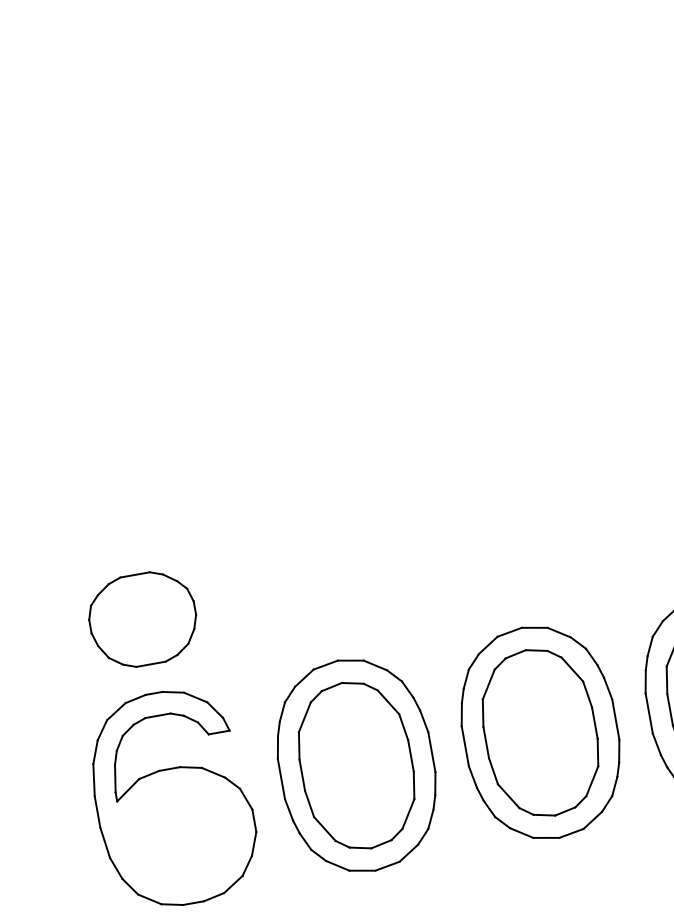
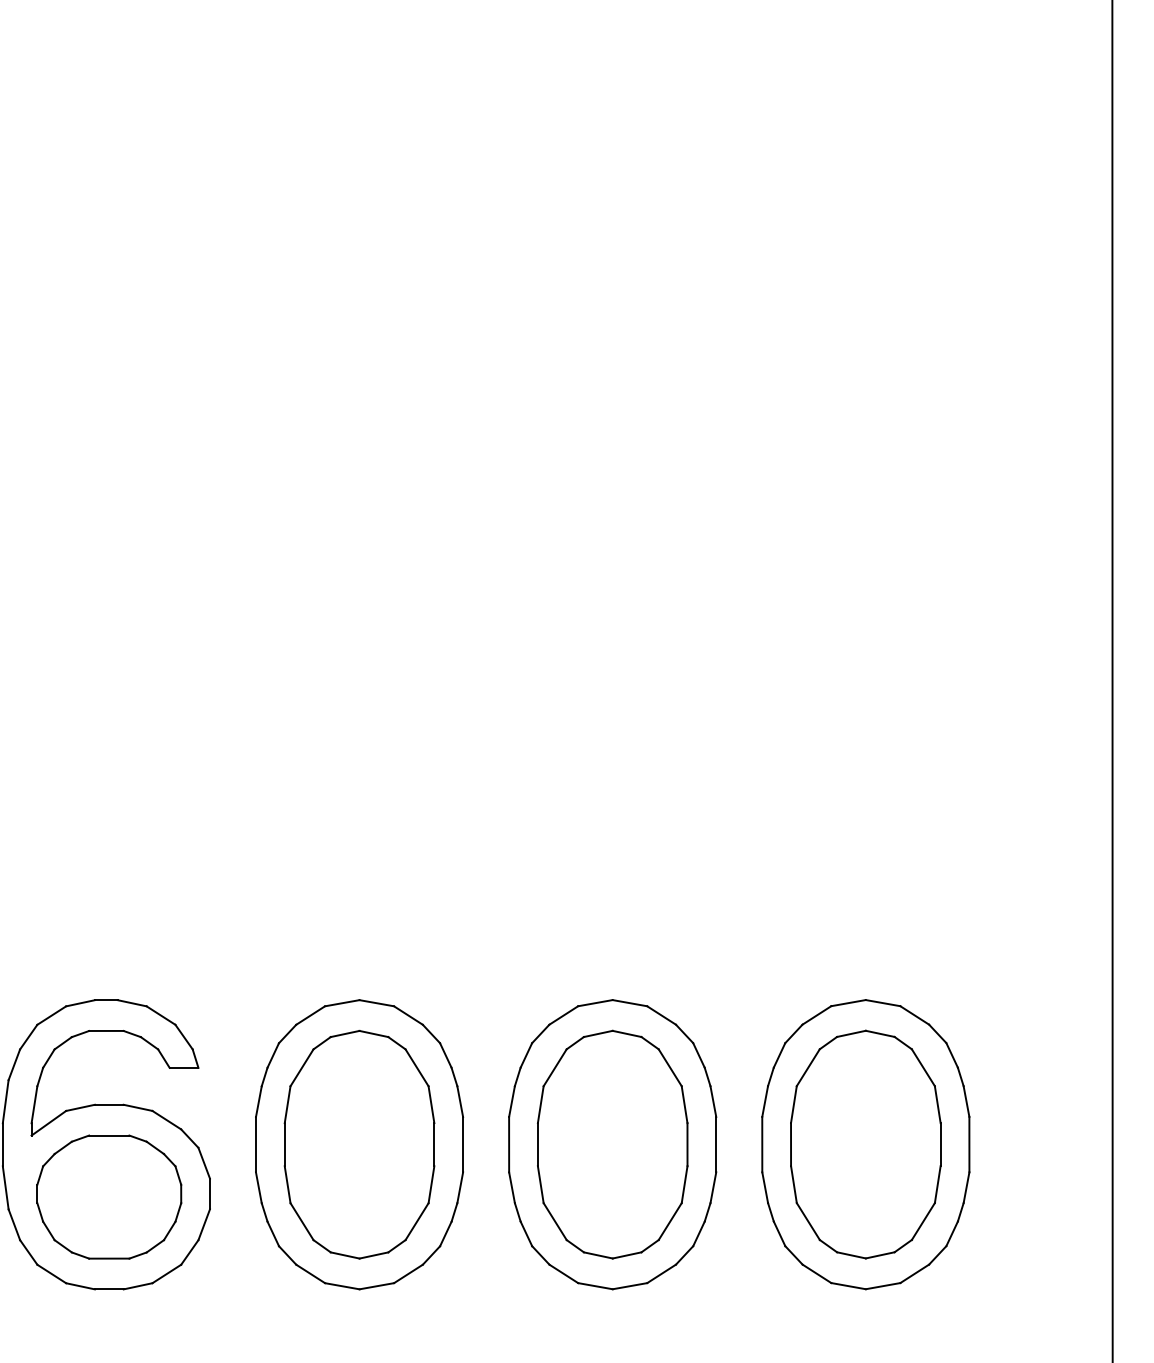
part: (143, 619) -> (109, 1196), moved

